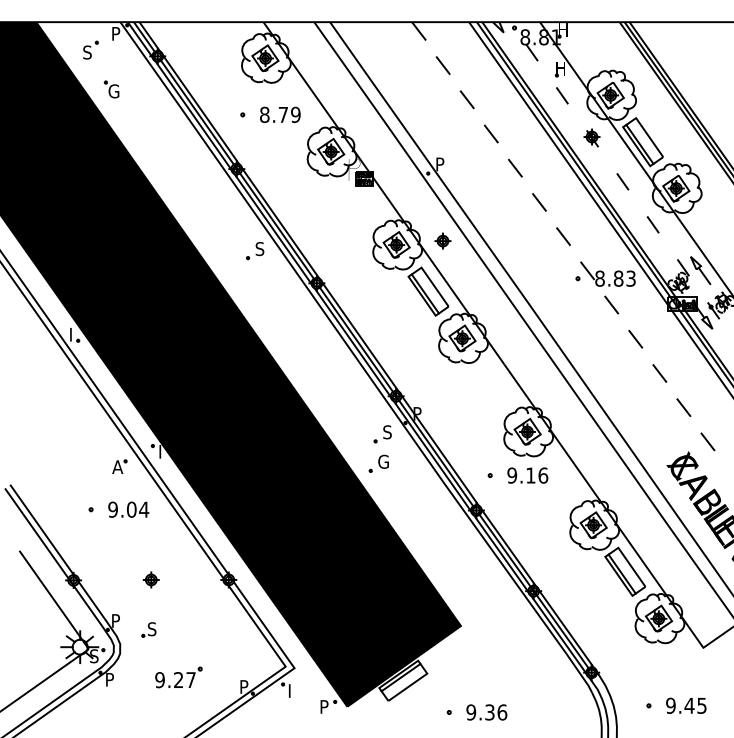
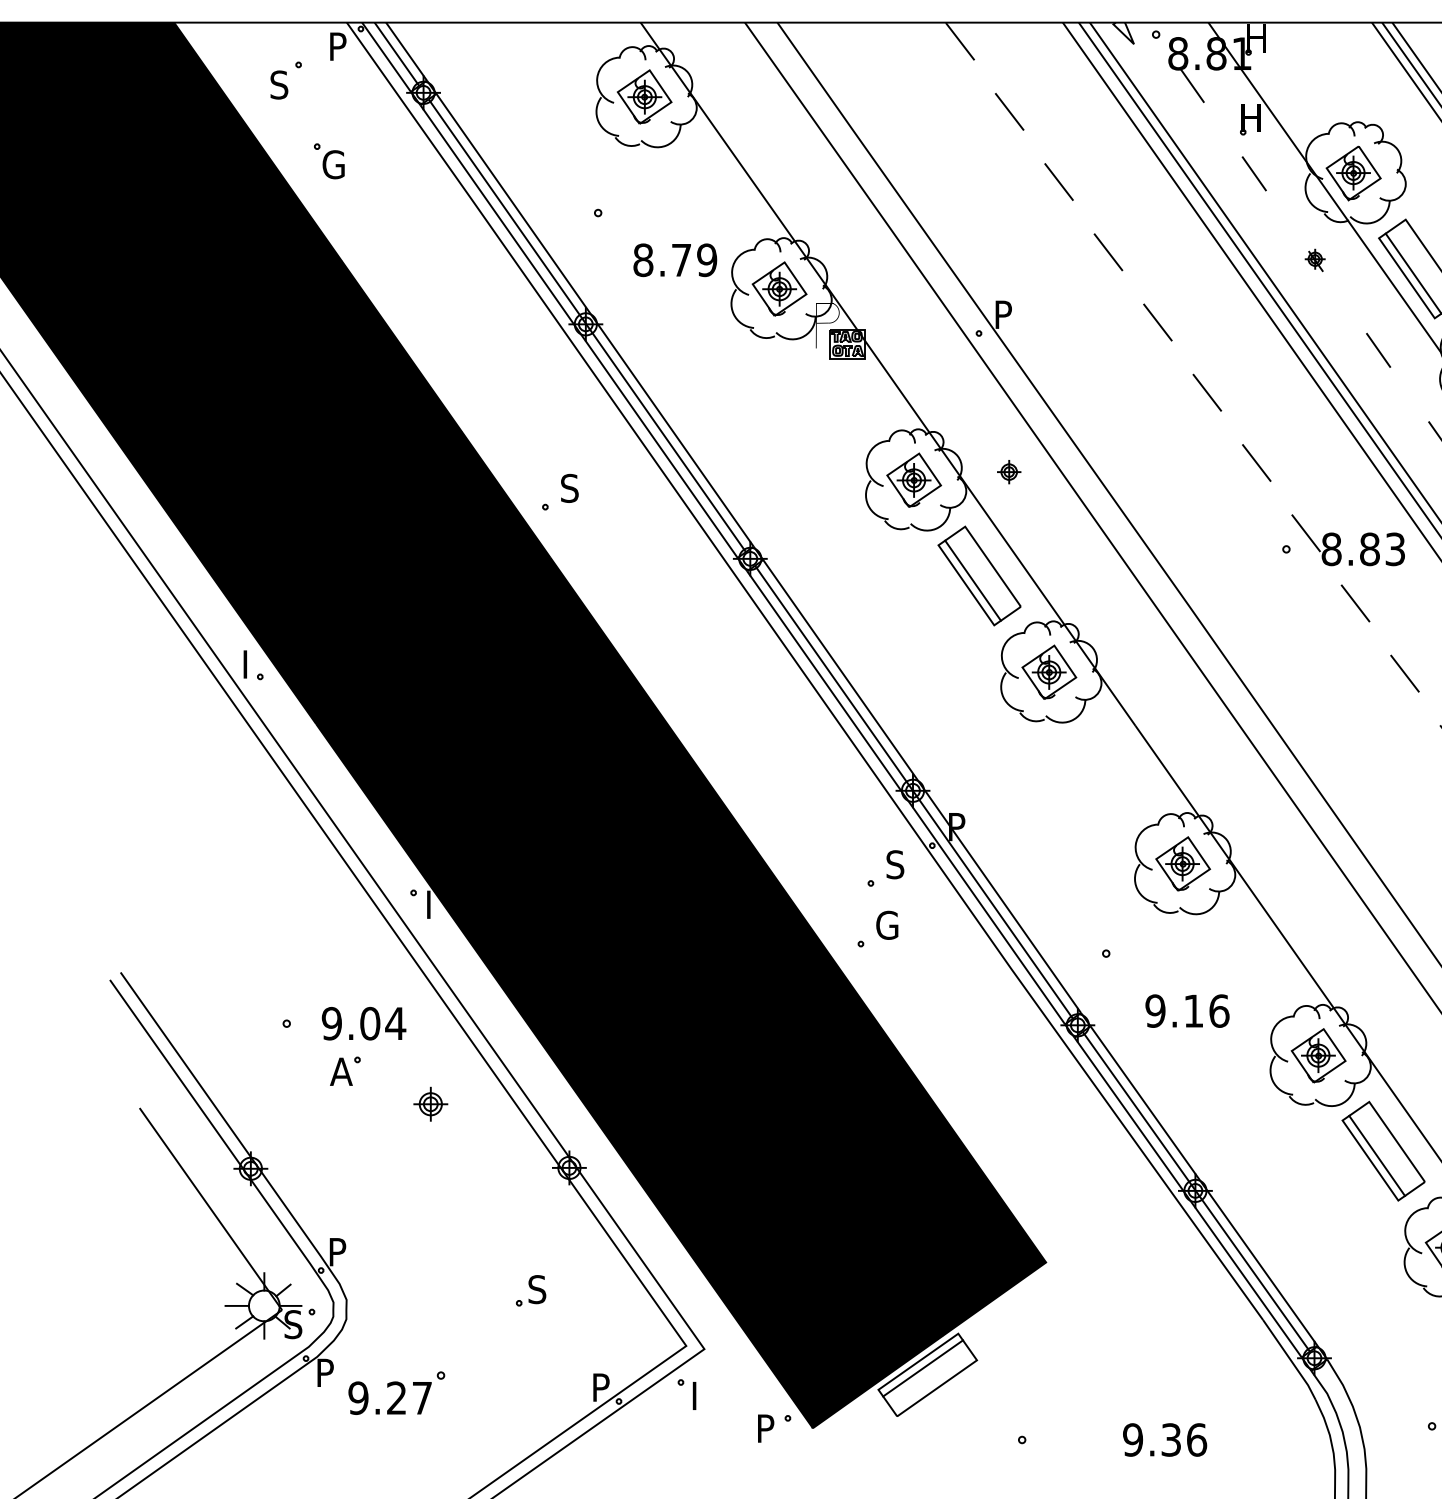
text: (280, 114) -> (675, 259), moved
part: (591, 137) -> (1314, 259), size x0.6
part: (442, 240) -> (1008, 470), size x0.7
part: (255, 251) -> (560, 493), moved
part: (119, 466) -> (345, 1070), moved
text: (527, 475) -> (1186, 1010), moved
part: (150, 579) -> (429, 1103), moved
part: (148, 629) -> (529, 1290), moved
part: (178, 677) -> (396, 1392), moved
text: (486, 712) -> (1164, 1440), moved

